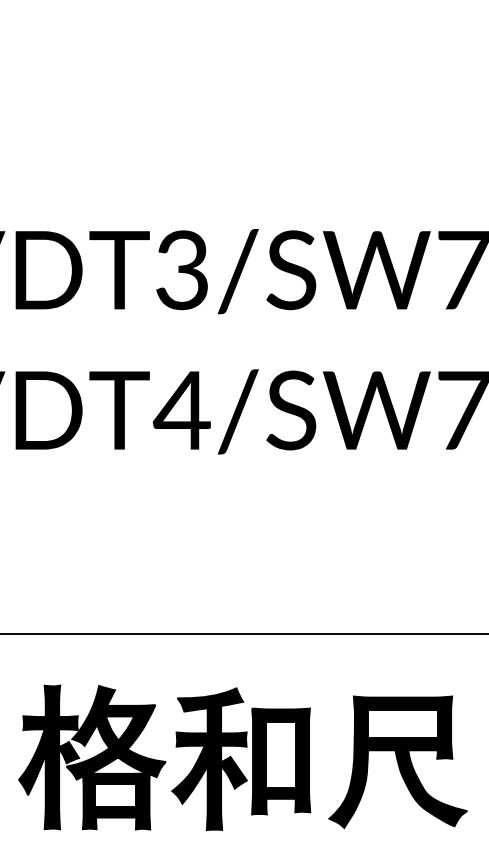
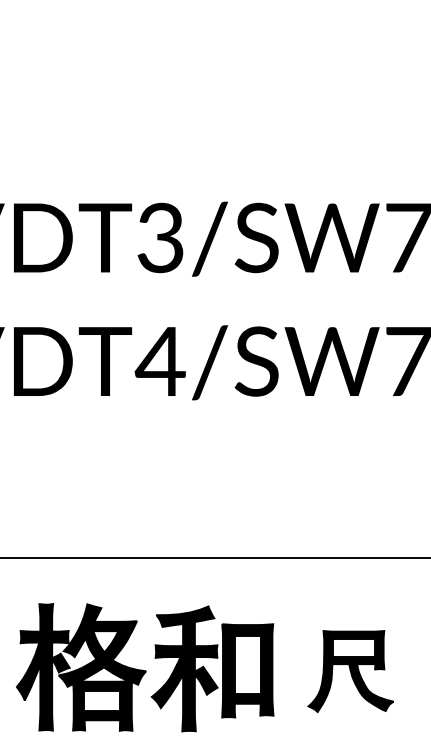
part: (397, 762) -> (350, 671), size x0.7

